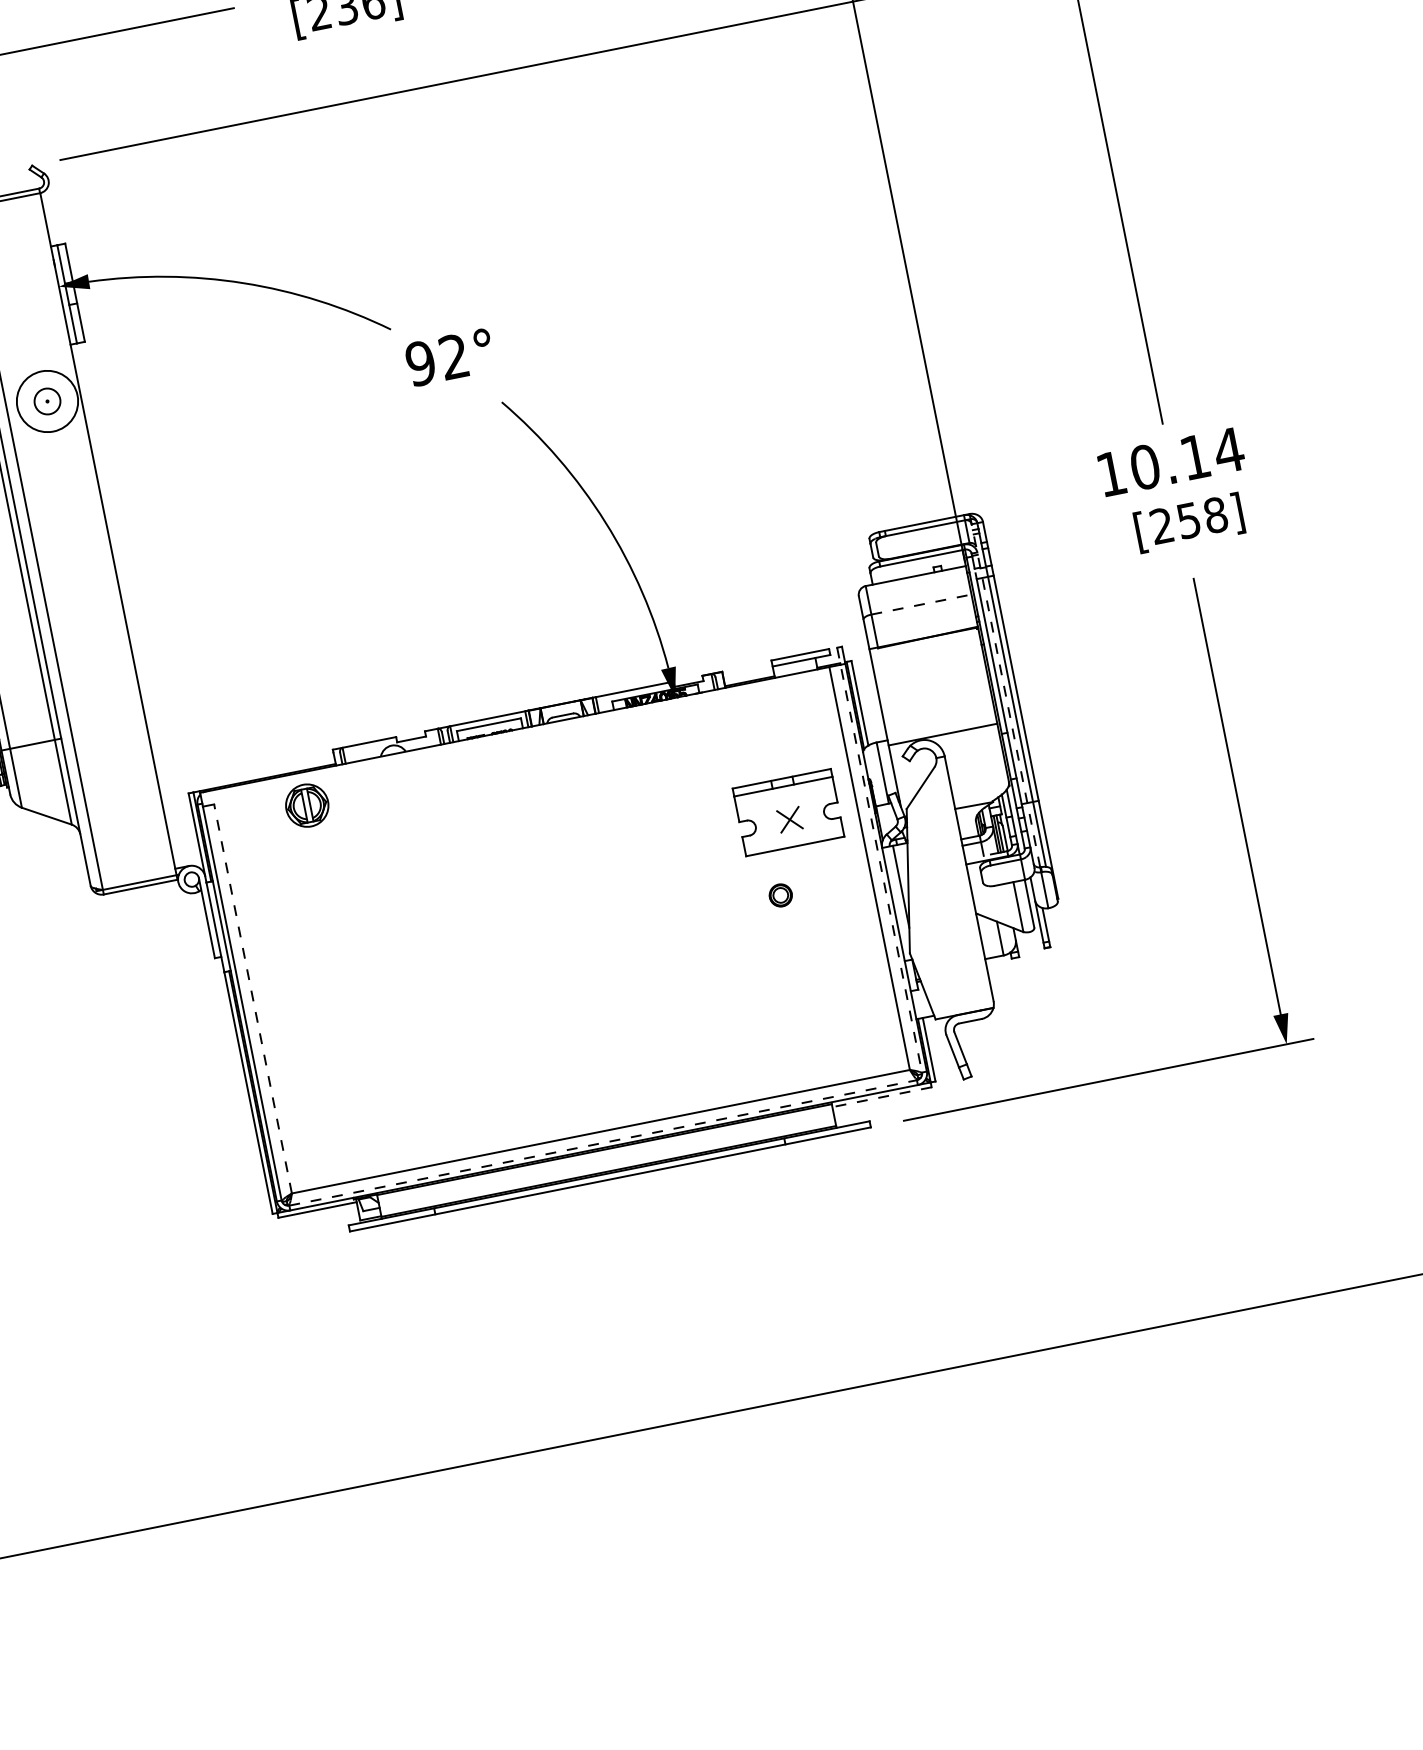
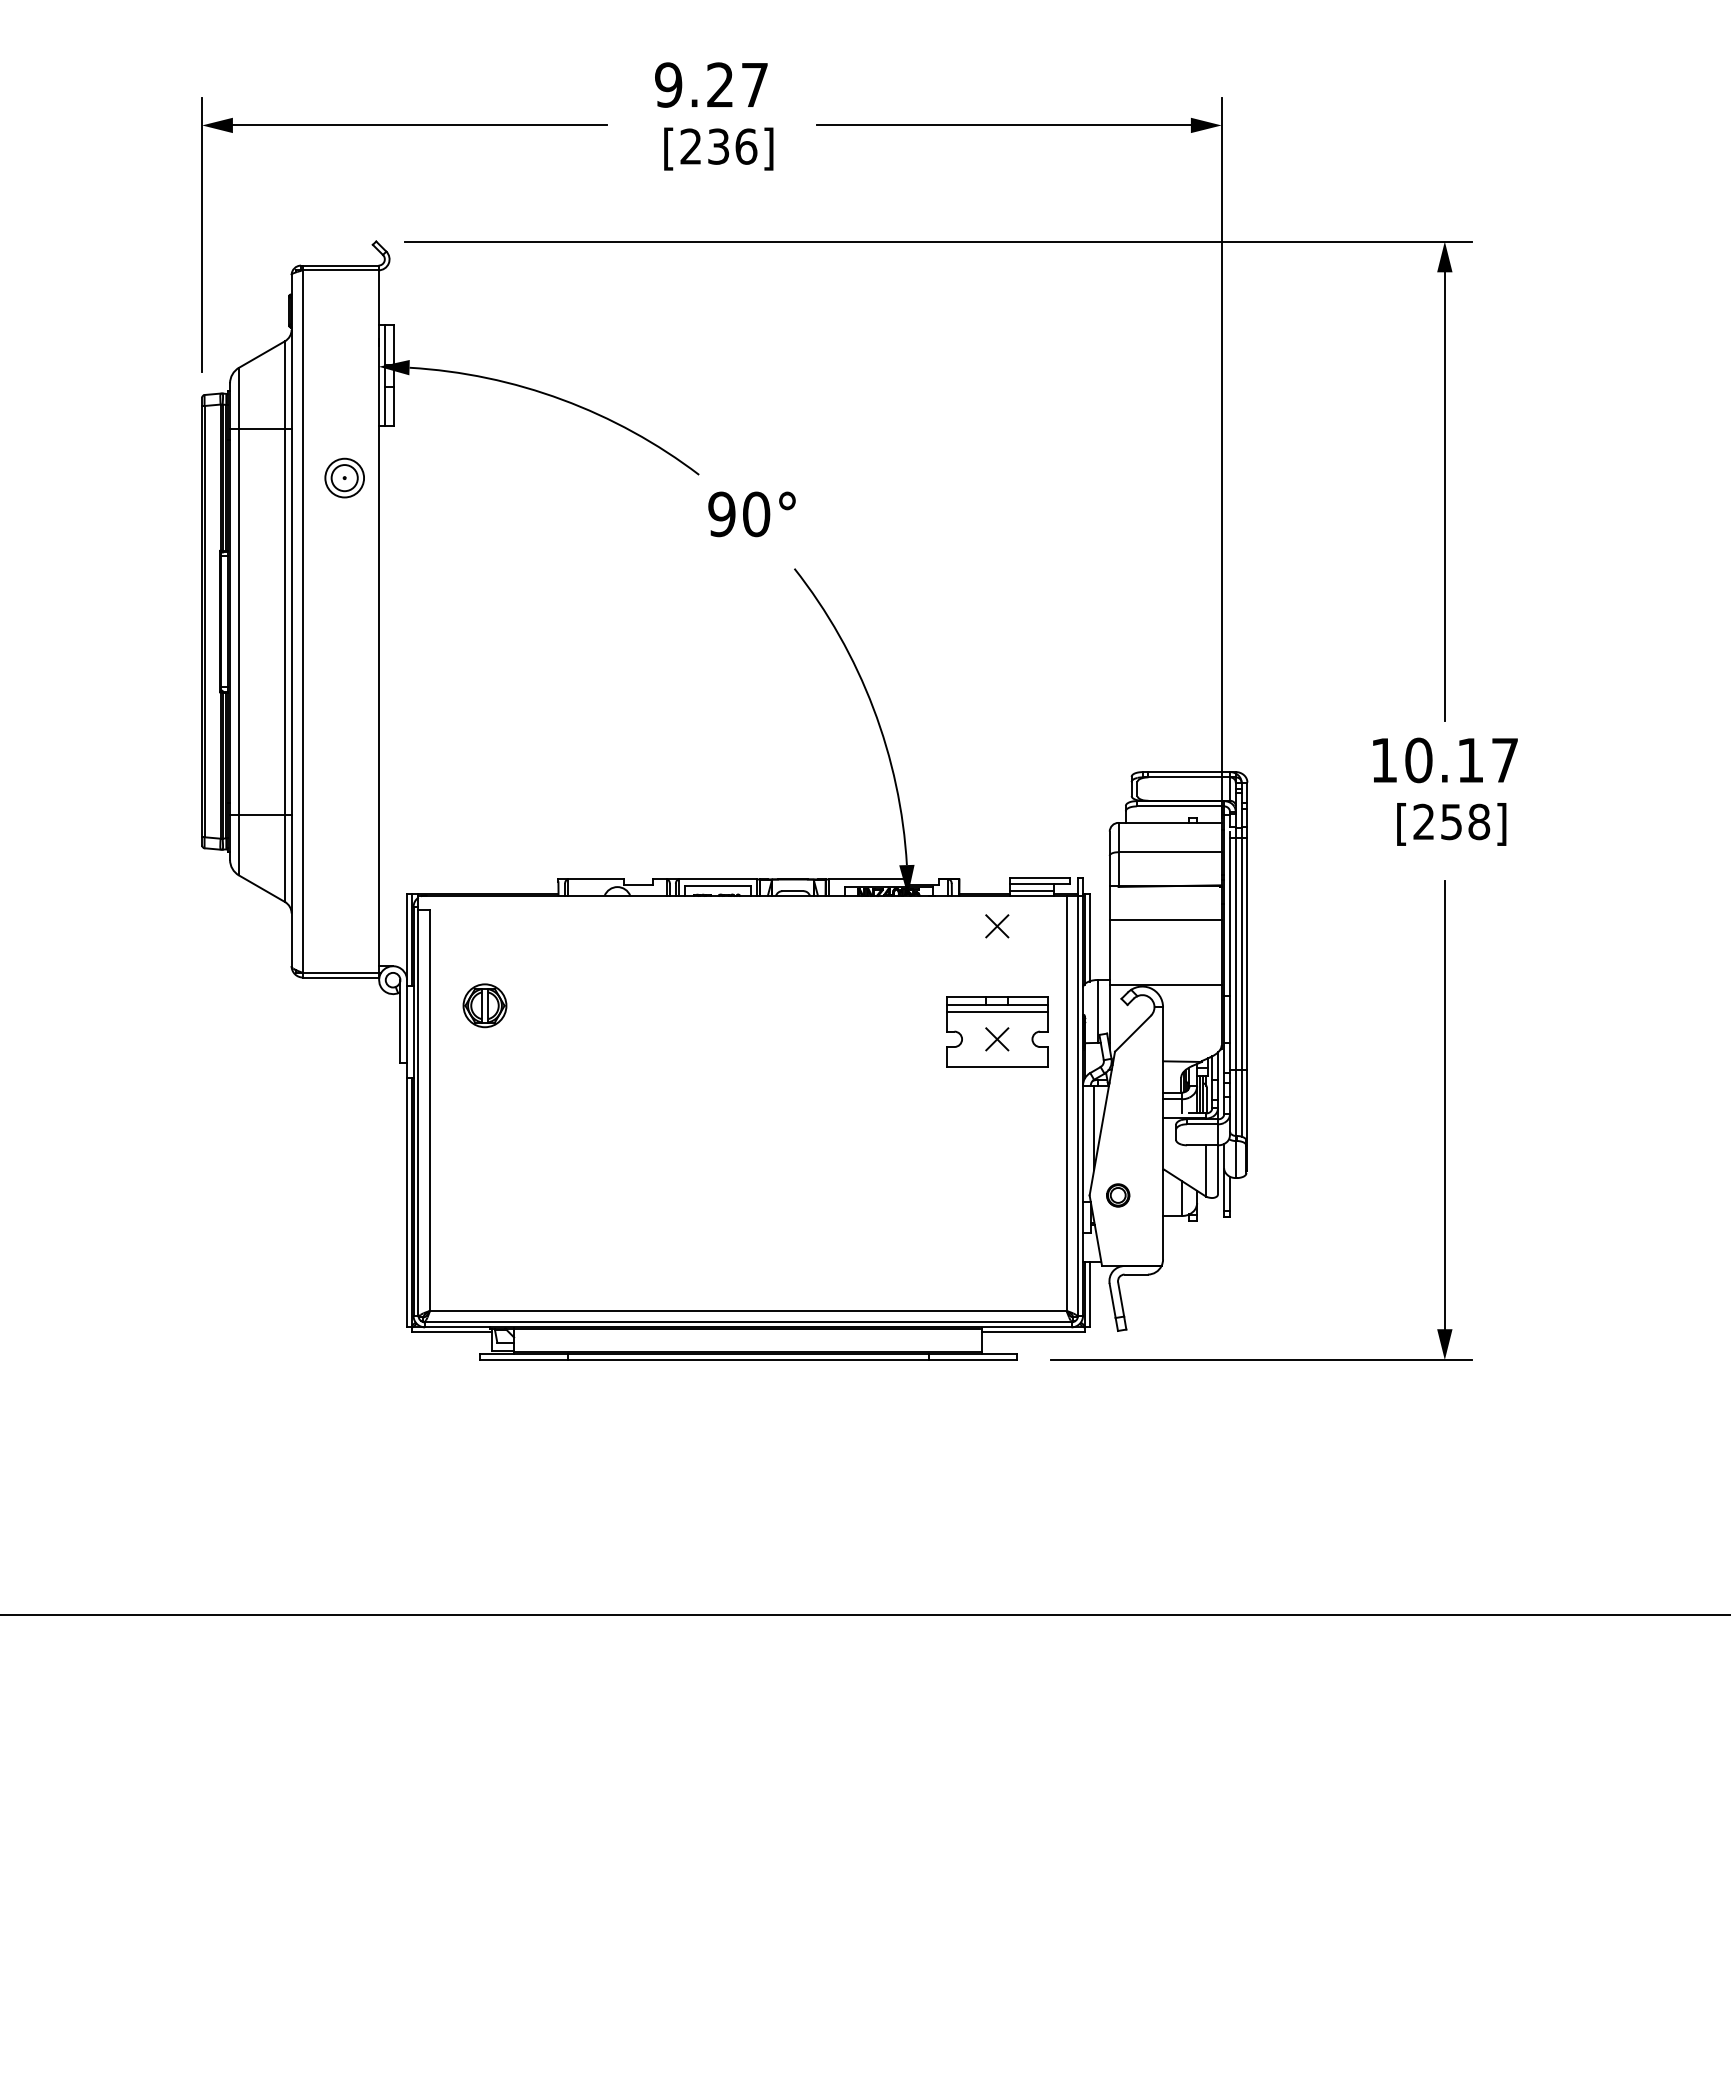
text: (454, 356) -> (756, 514), 92° -> 90°
circle: (47, 400) -> (344, 477), size x0.62
text: (1228, 450) -> (1504, 760), 10.14 -> 10.17
line: (921, 604) -> (1170, 852), dashed -> solid
line: (795, 668) -> (1032, 890), added
line: (930, 670) -> (1165, 919), added
line: (1005, 696) -> (1235, 959), dashed -> solid
part: (768, 710) -> (997, 926), added
line: (783, 792) -> (996, 1011), added
part: (306, 805) -> (484, 1005), moved
line: (880, 860) -> (1078, 1097), dashed -> solid
part: (781, 895) -> (1118, 1195), moved
line: (253, 998) -> (430, 1110), dashed -> solid
line: (882, 1097) -> (1033, 1332), dashed -> solid
line: (603, 1142) -> (748, 1322), dashed -> solid

